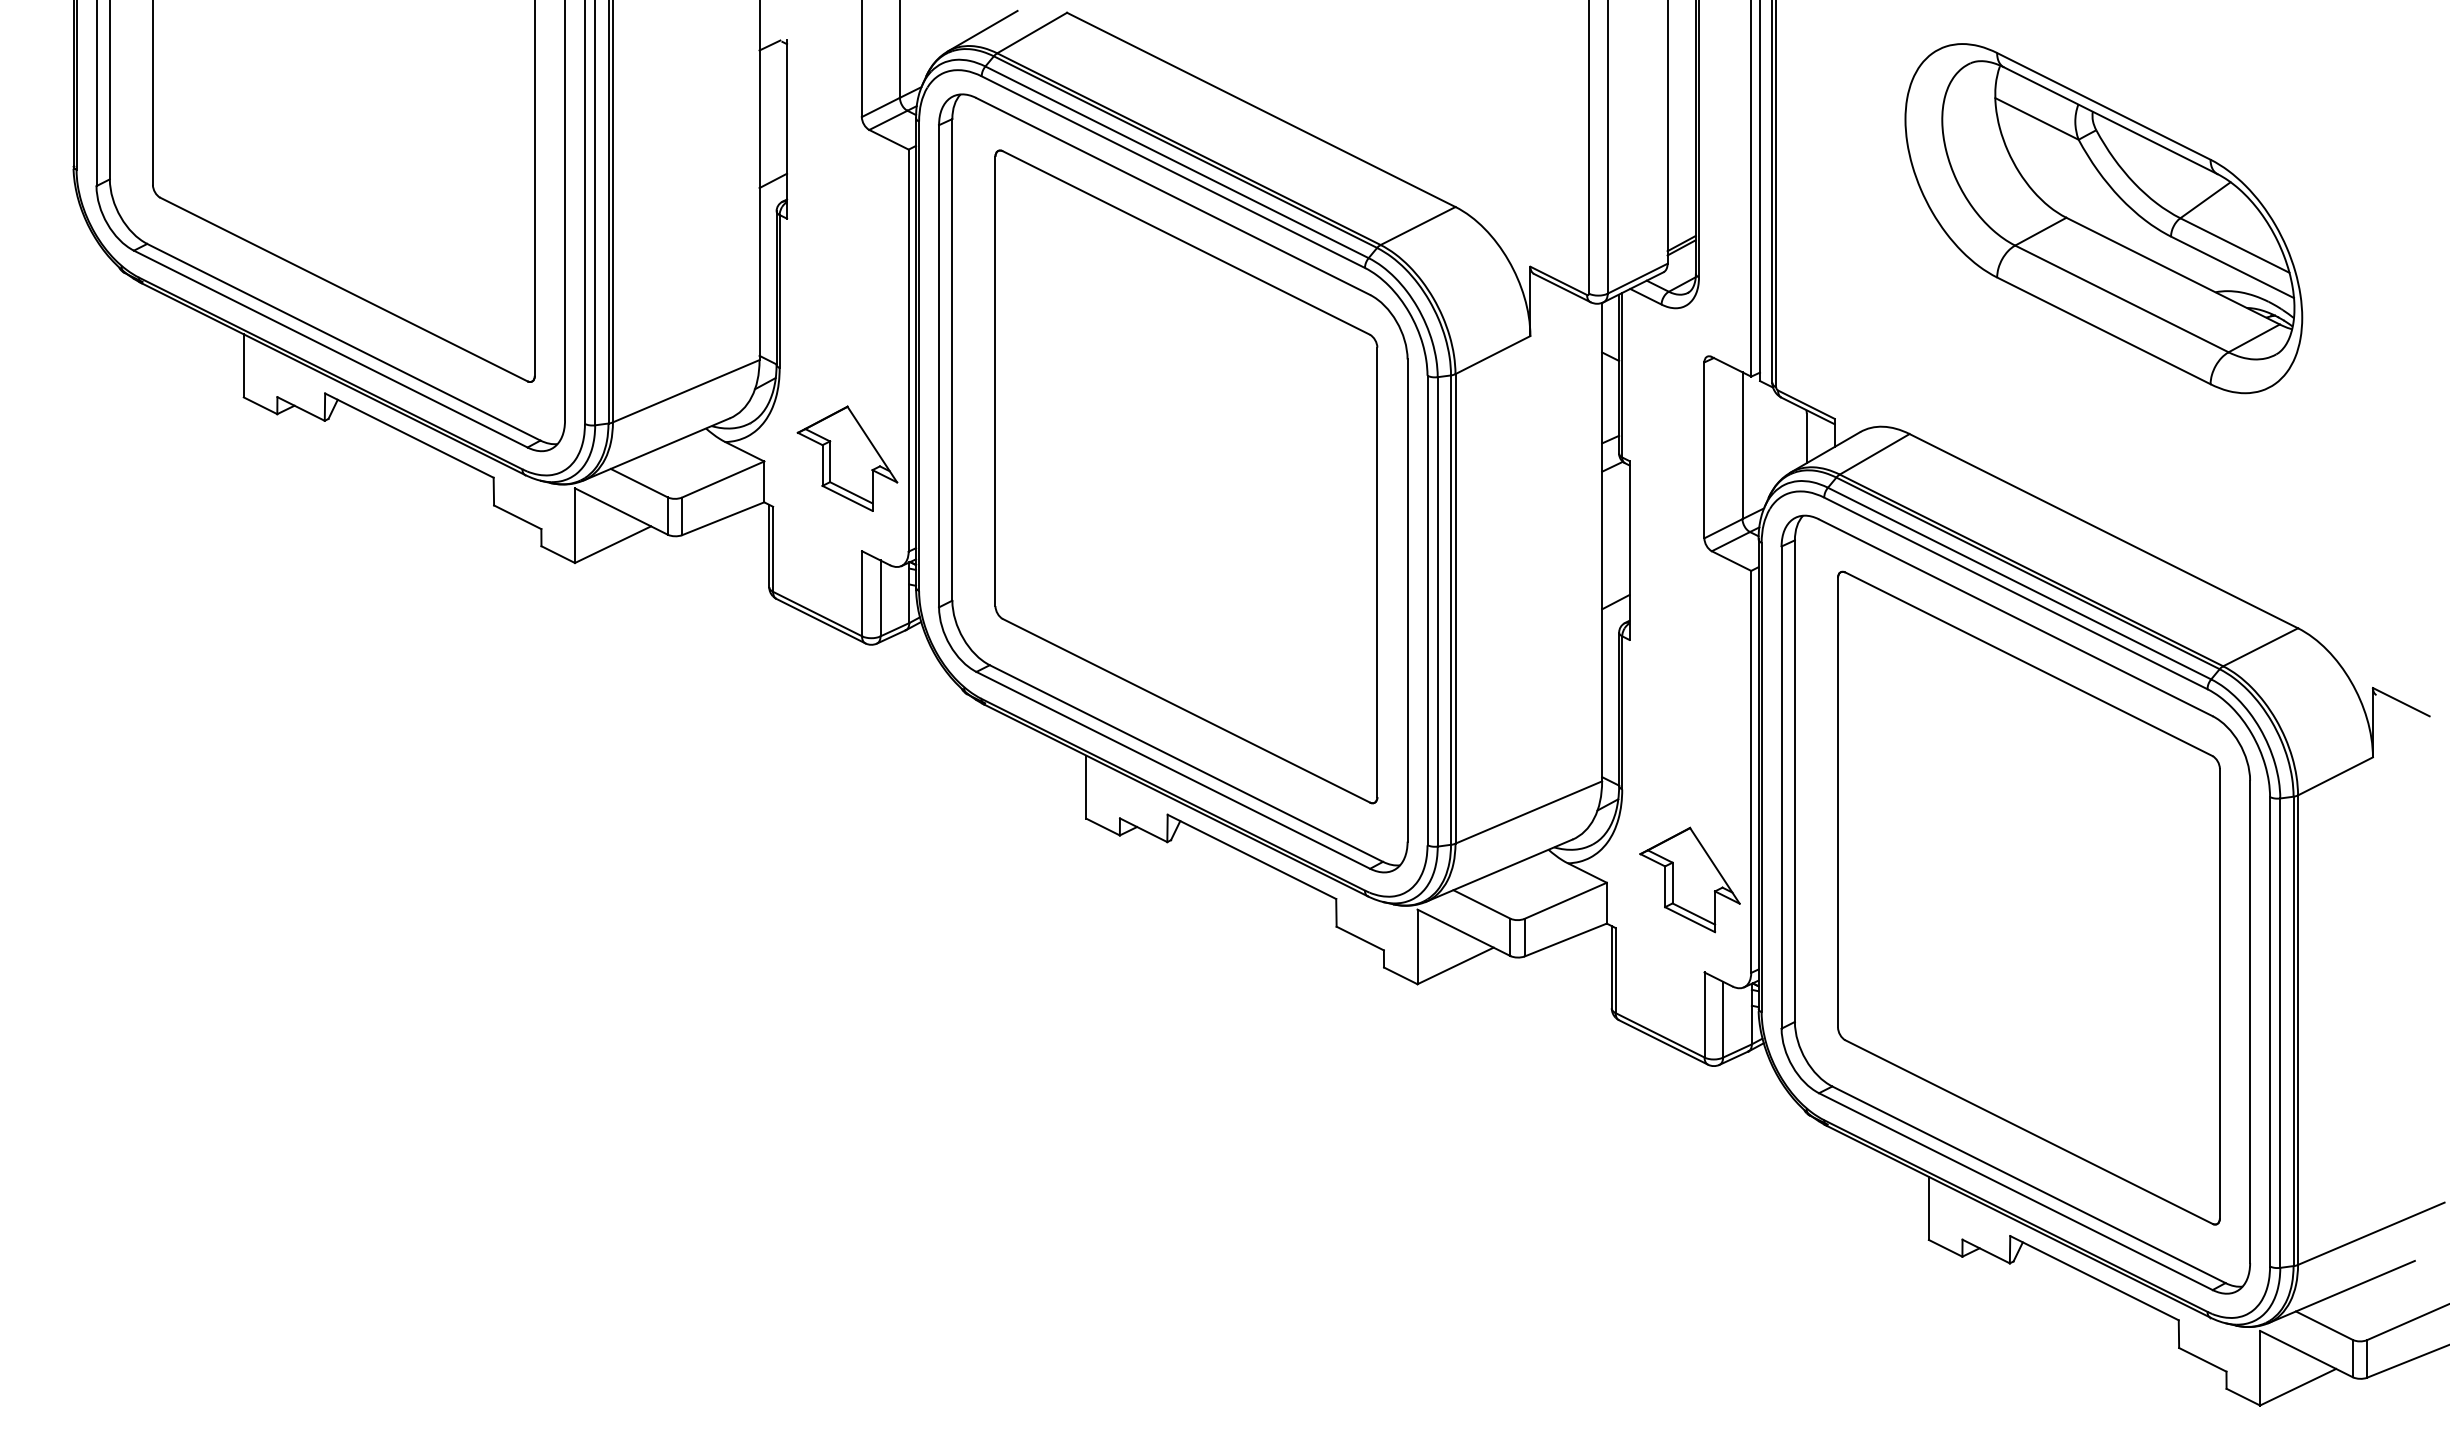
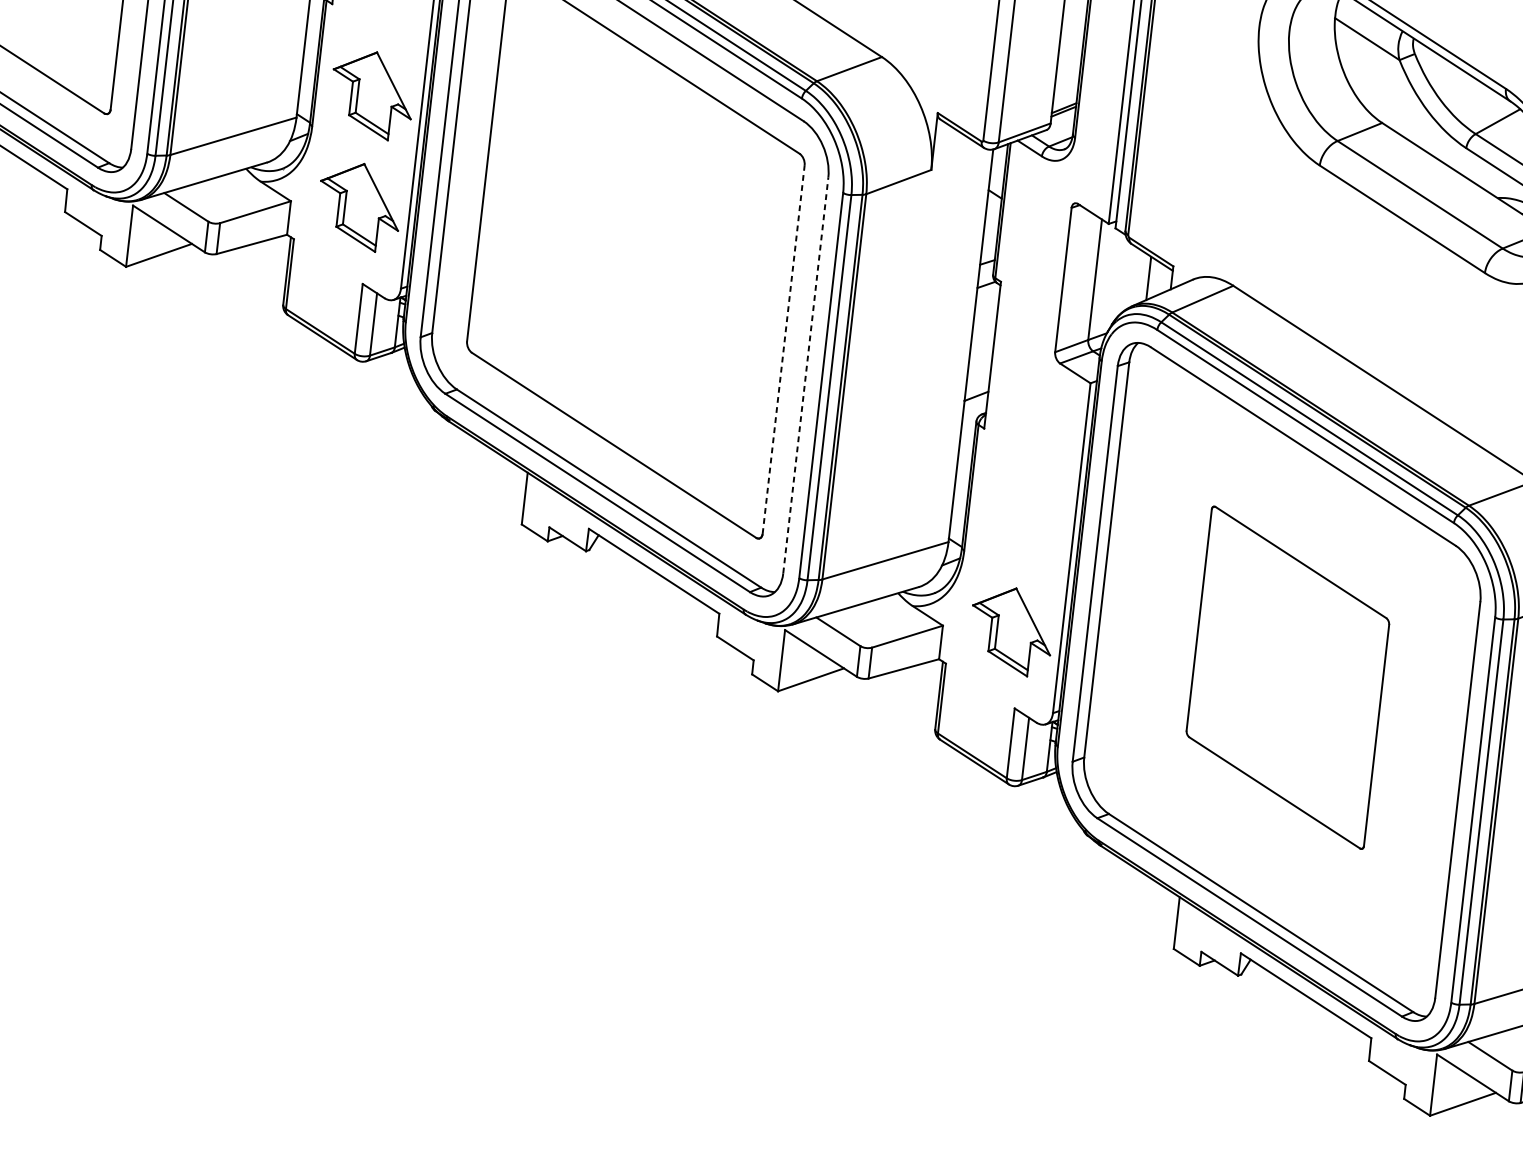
part: (847, 322) -> (372, 94), added
line: (1377, 572) -> (783, 349), solid -> dashed
line: (1407, 600) -> (805, 375), solid -> dashed
part: (2028, 897) -> (1287, 677), size x0.6

